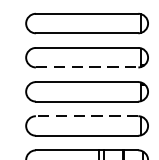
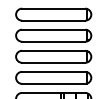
line: (86, 67) -> (53, 41), dashed -> solid
line: (86, 115) -> (53, 71), dashed -> solid

